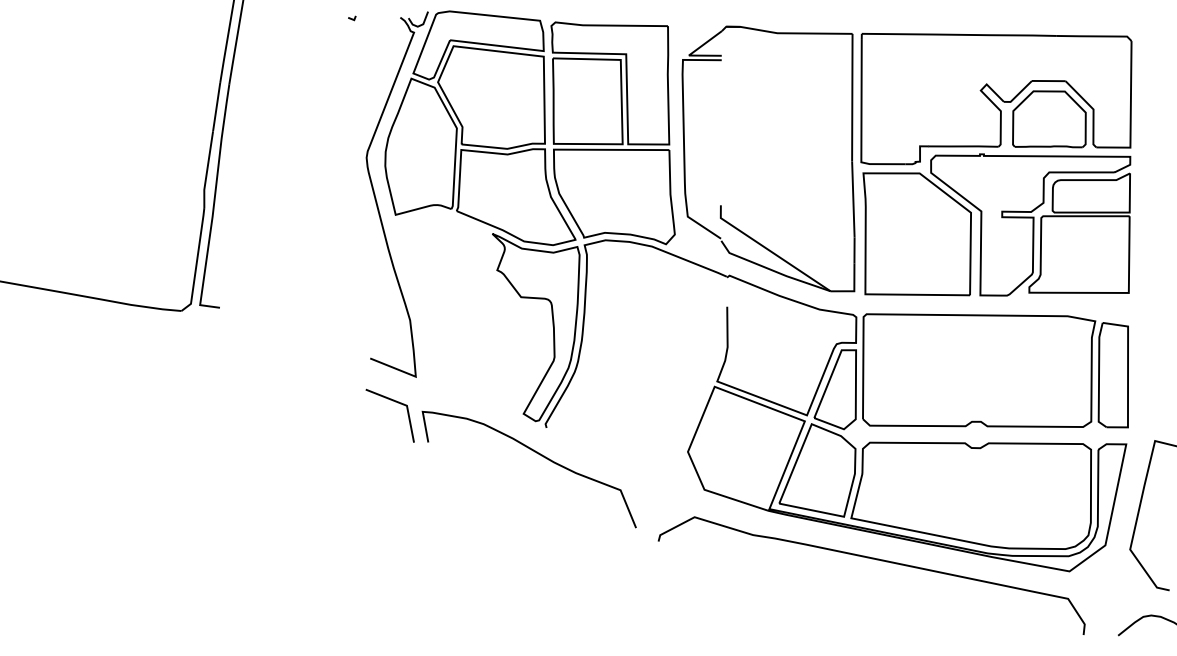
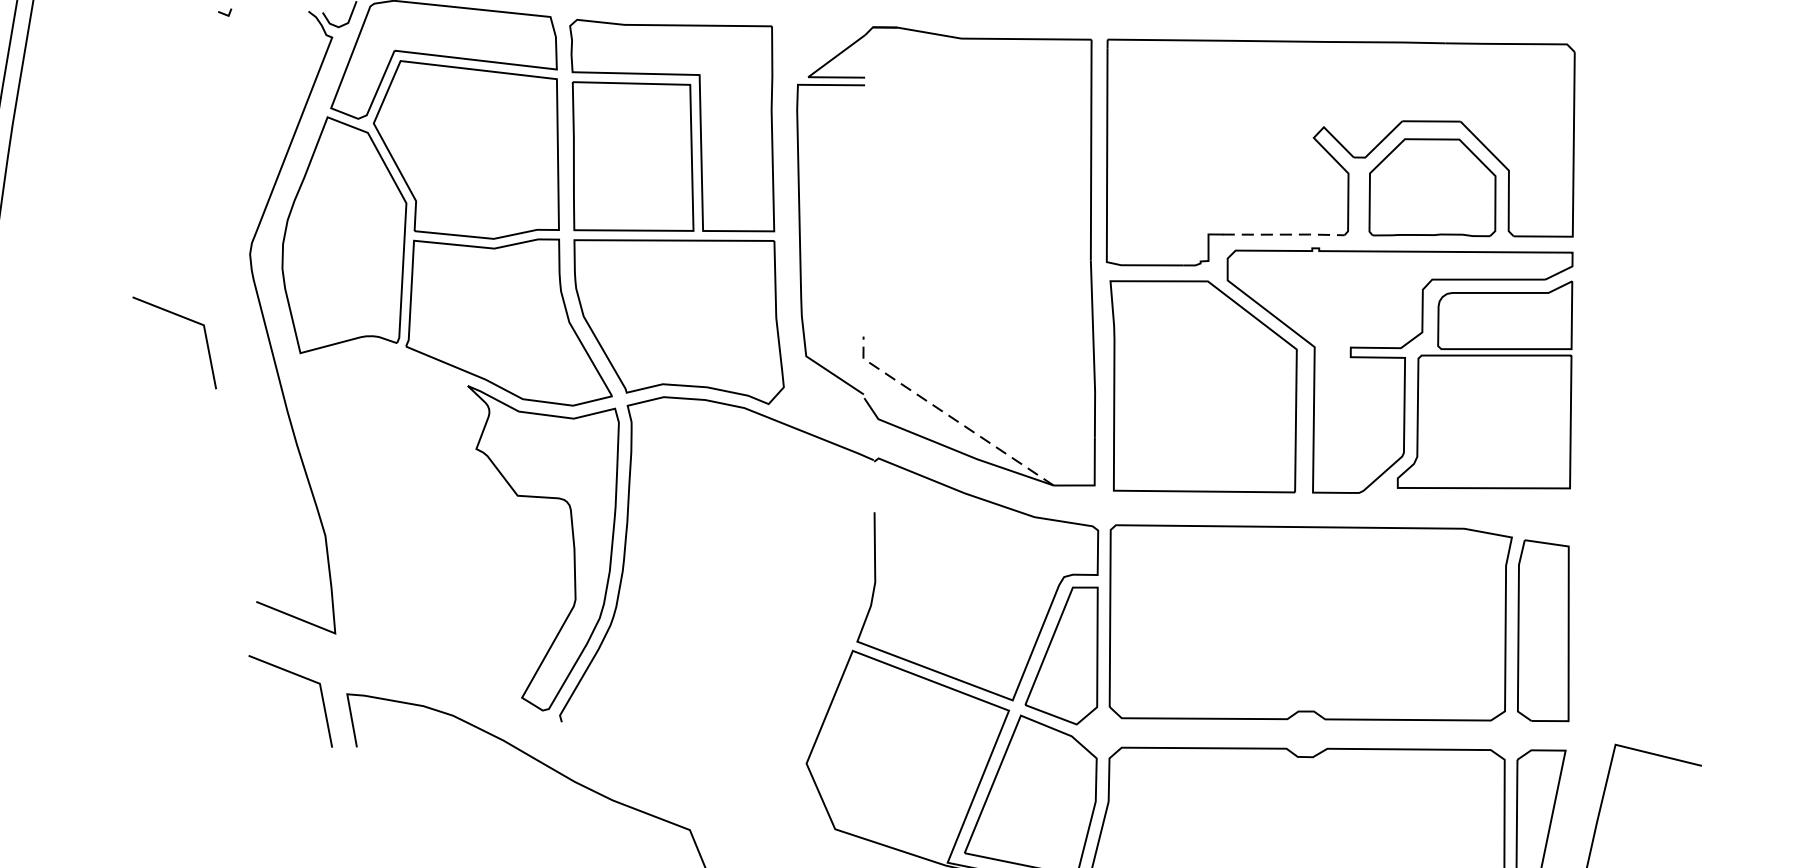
line: (963, 146) -> (1283, 234), solid -> dashed
line: (325, 194) -> (178, 317), added
line: (769, 250) -> (947, 414), solid -> dashed

